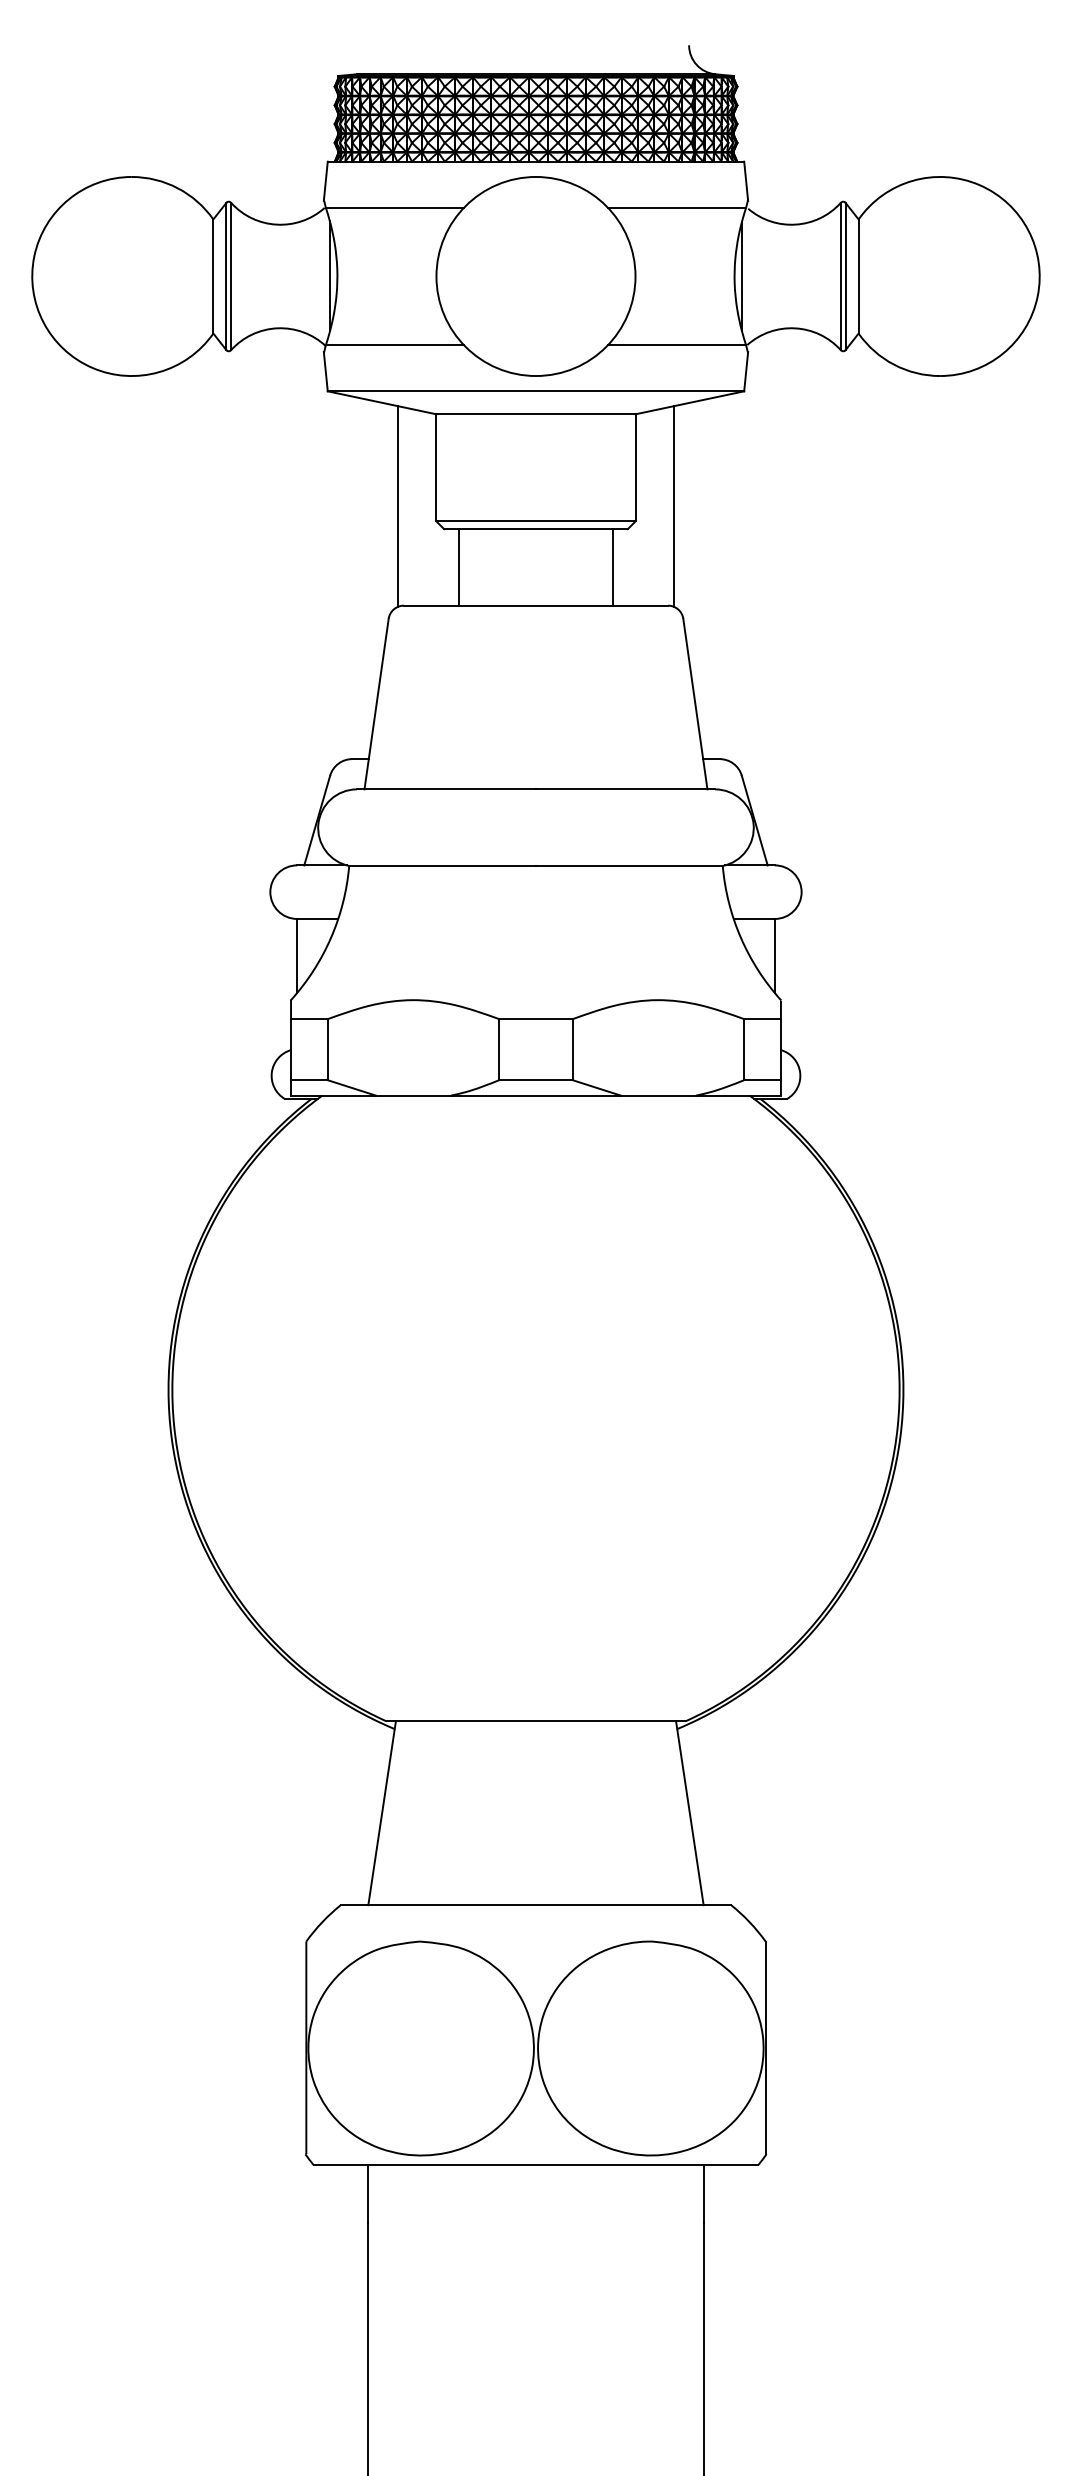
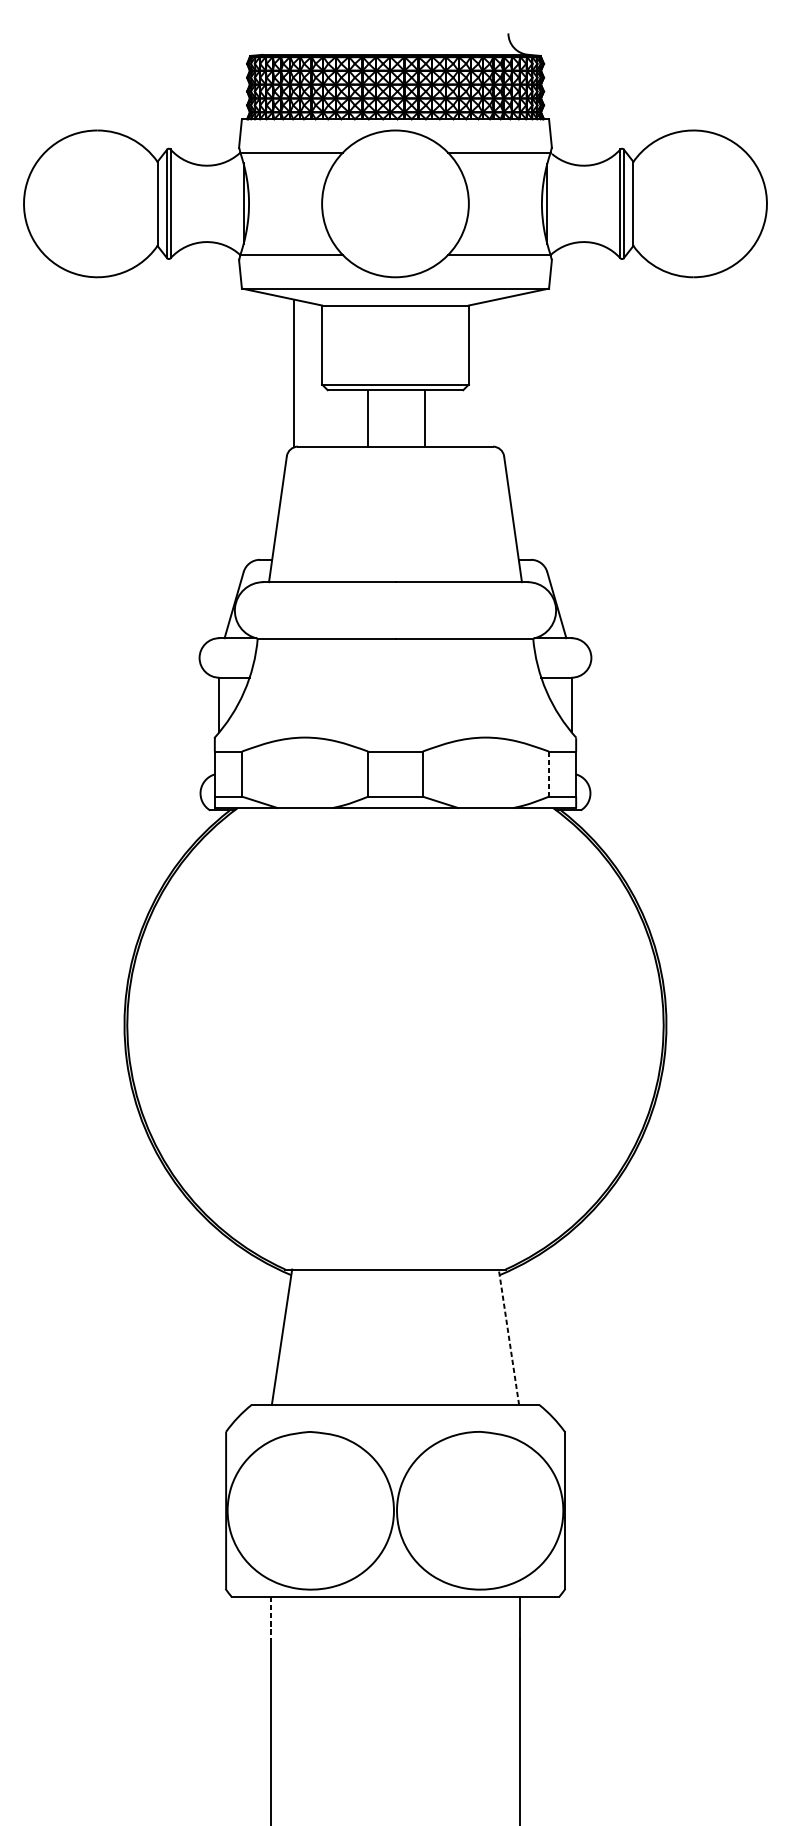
line: (673, 506) -> (496, 373), removed
line: (459, 567) -> (367, 418), moved
line: (612, 567) -> (424, 418), moved
line: (743, 1049) -> (548, 773), solid -> dashed
line: (689, 1813) -> (508, 1337), solid -> dashed
line: (367, 2194) -> (271, 1618), solid -> dashed

